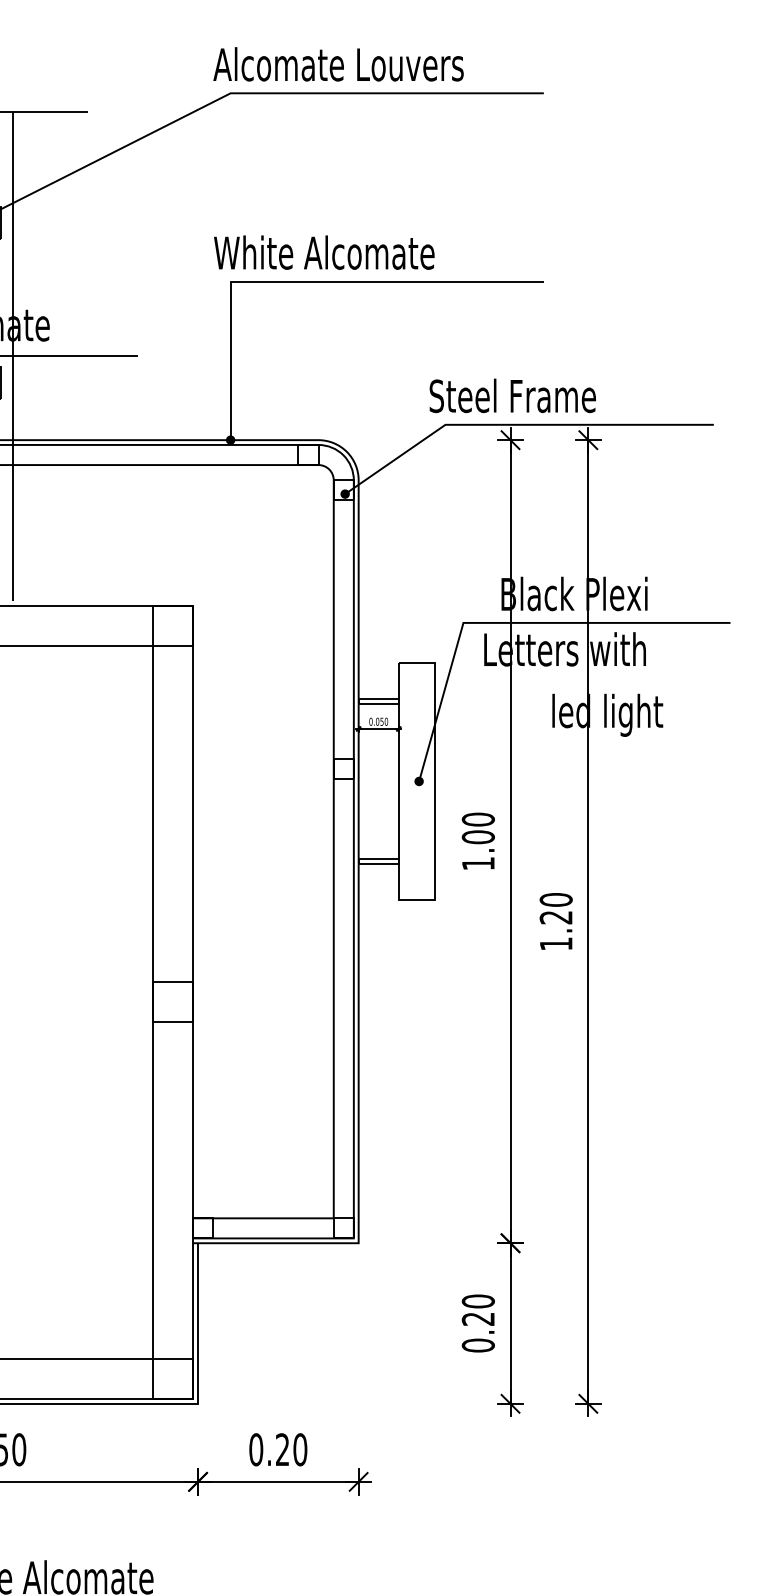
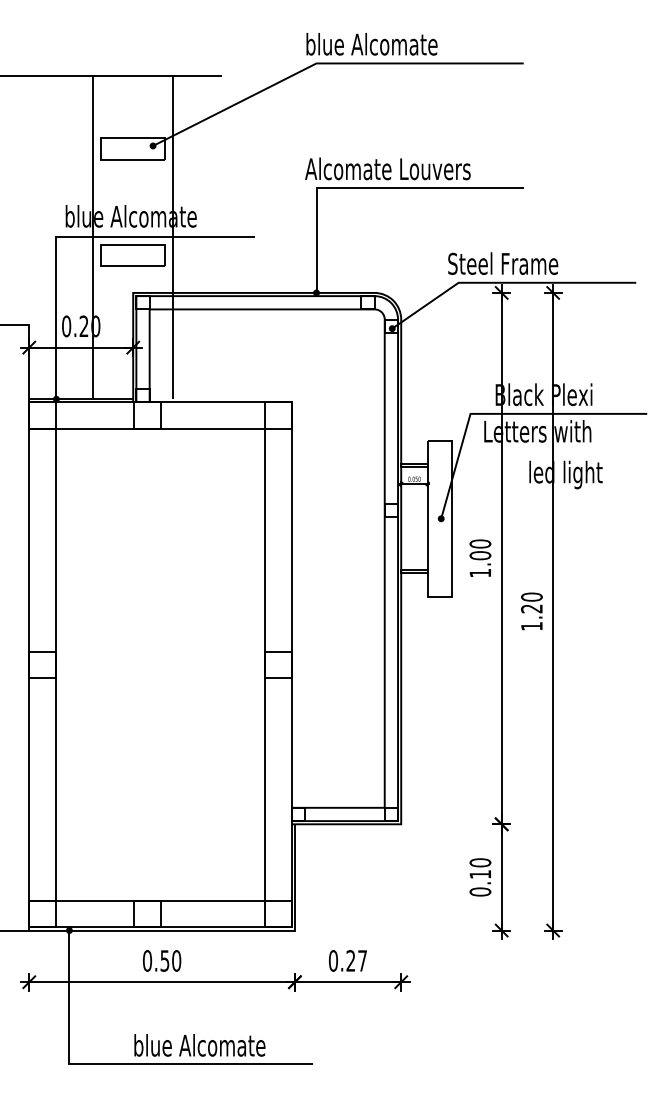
text: (337, 63) -> (387, 43), Alcomate Louvers -> blue Alcomate
text: (337, 252) -> (387, 168), White Alcomate -> Alcomate Louvers
text: (476, 1319) -> (479, 874), 0.20 -> 0.10
text: (300, 1449) -> (362, 960), 0.20 -> 0.27

